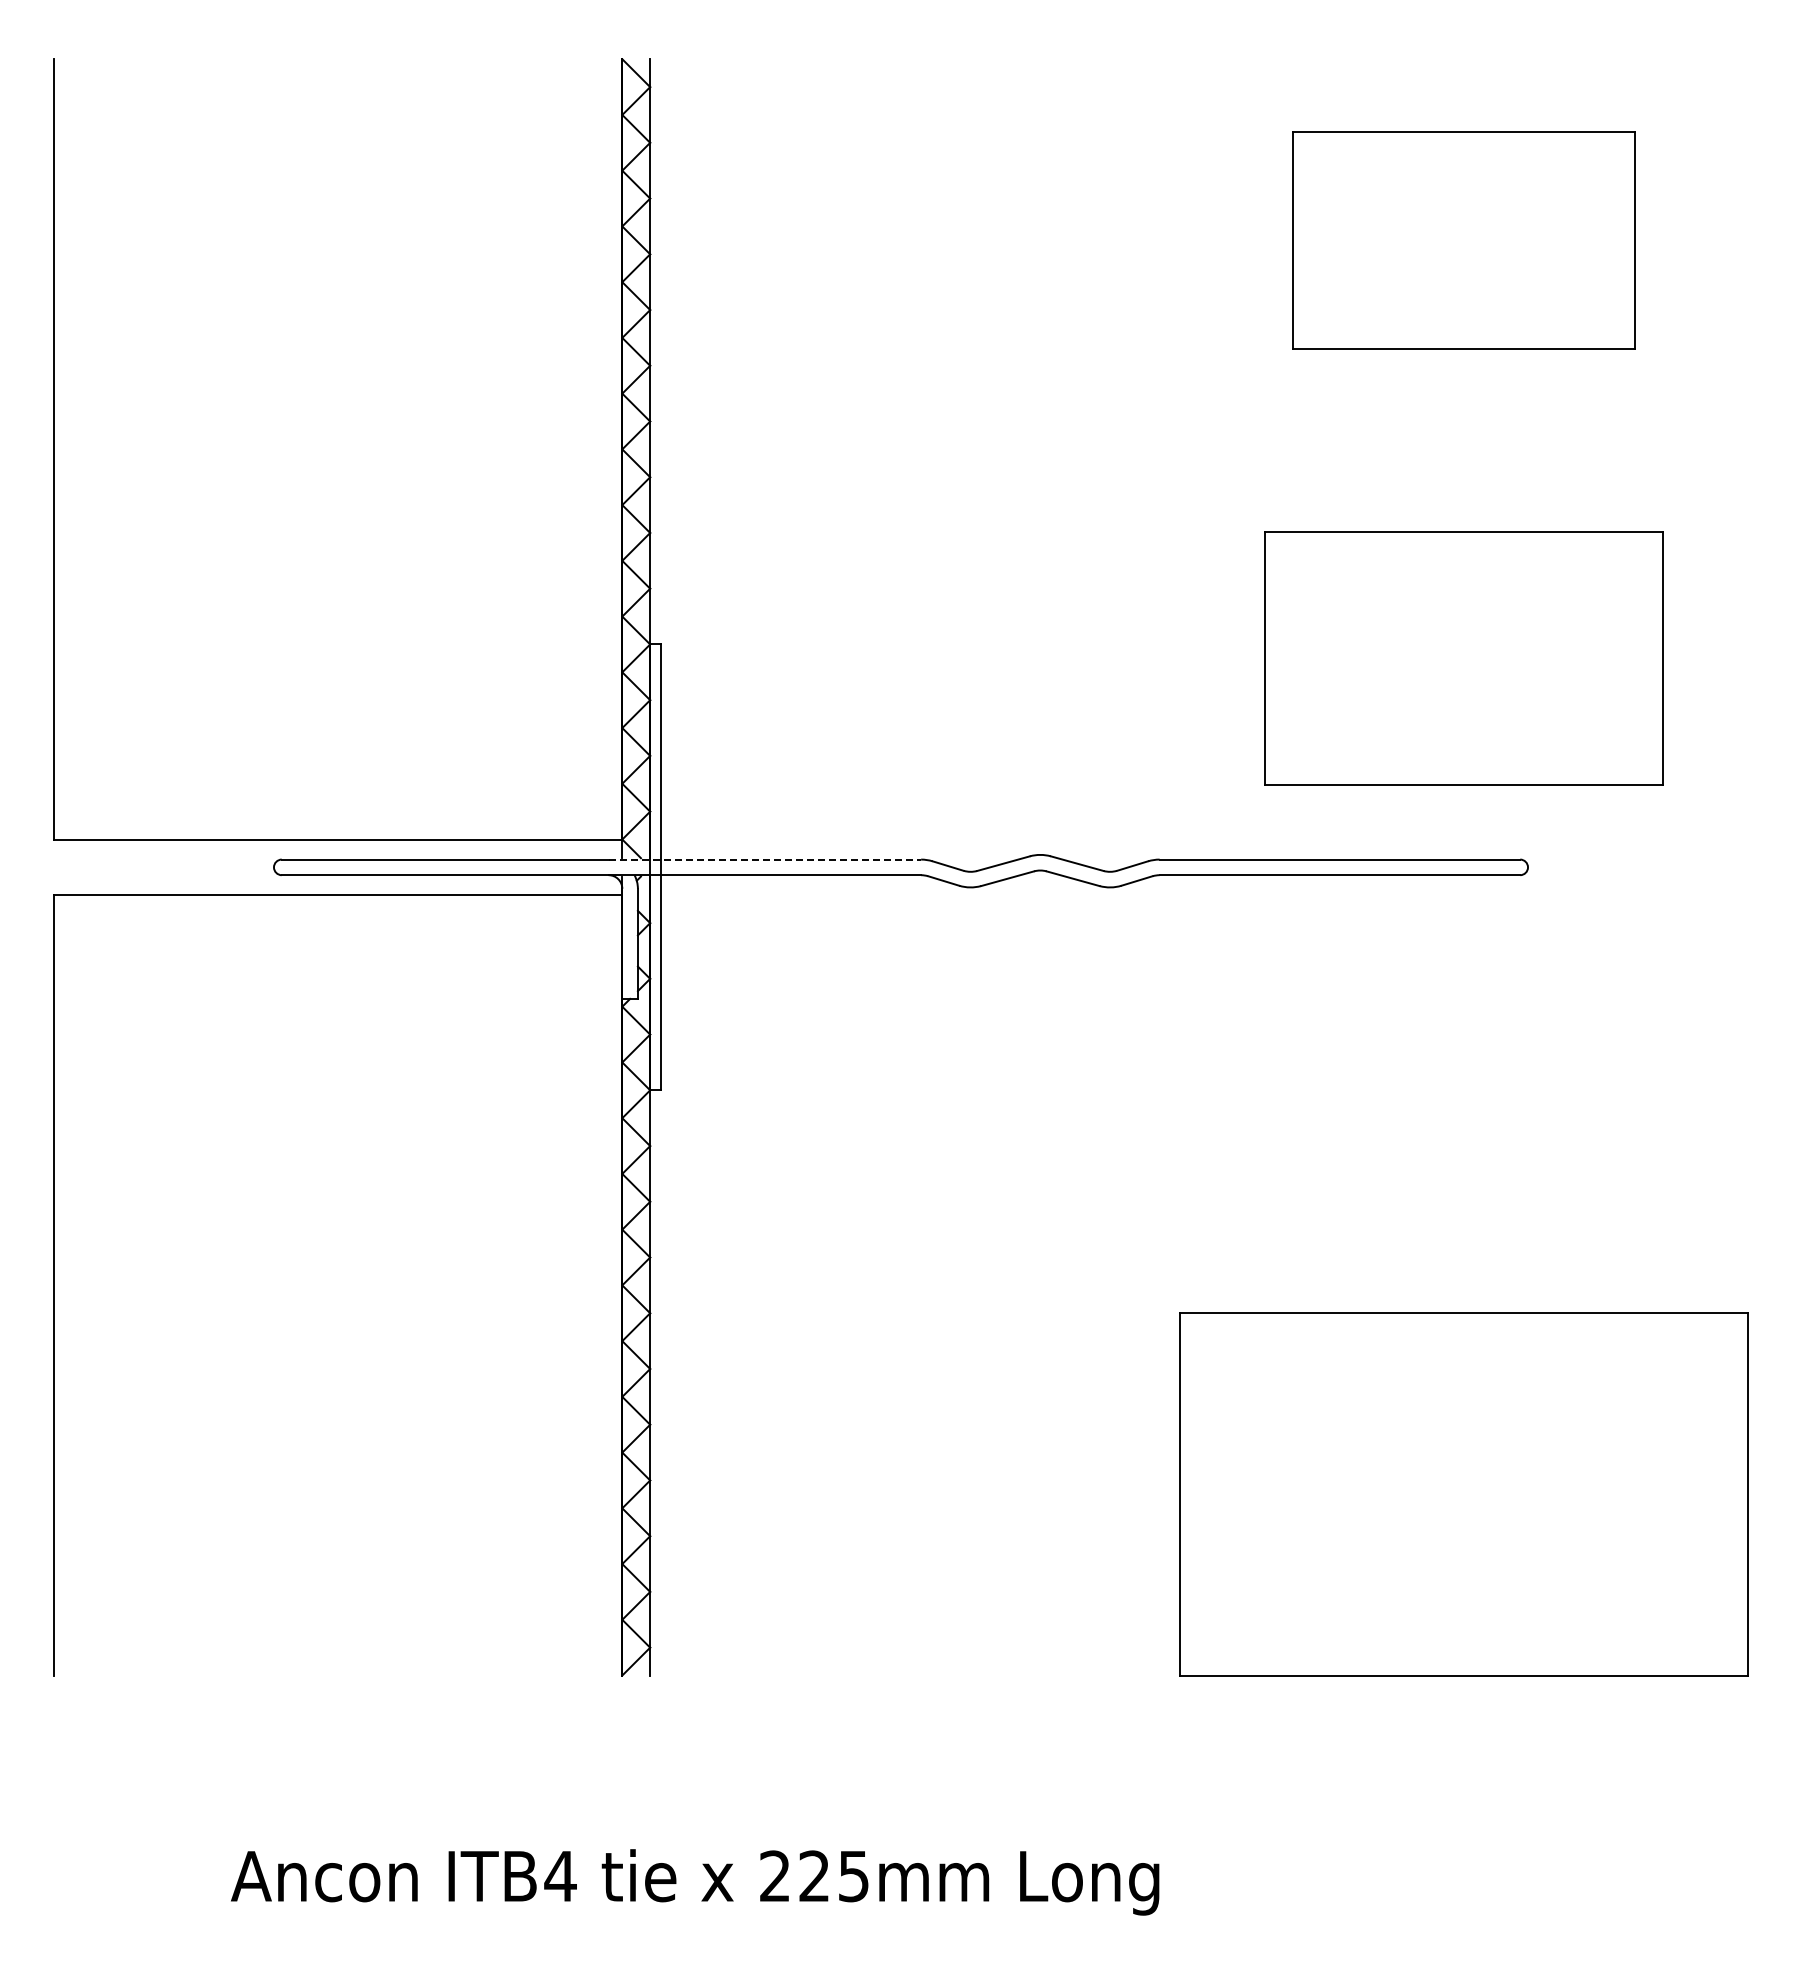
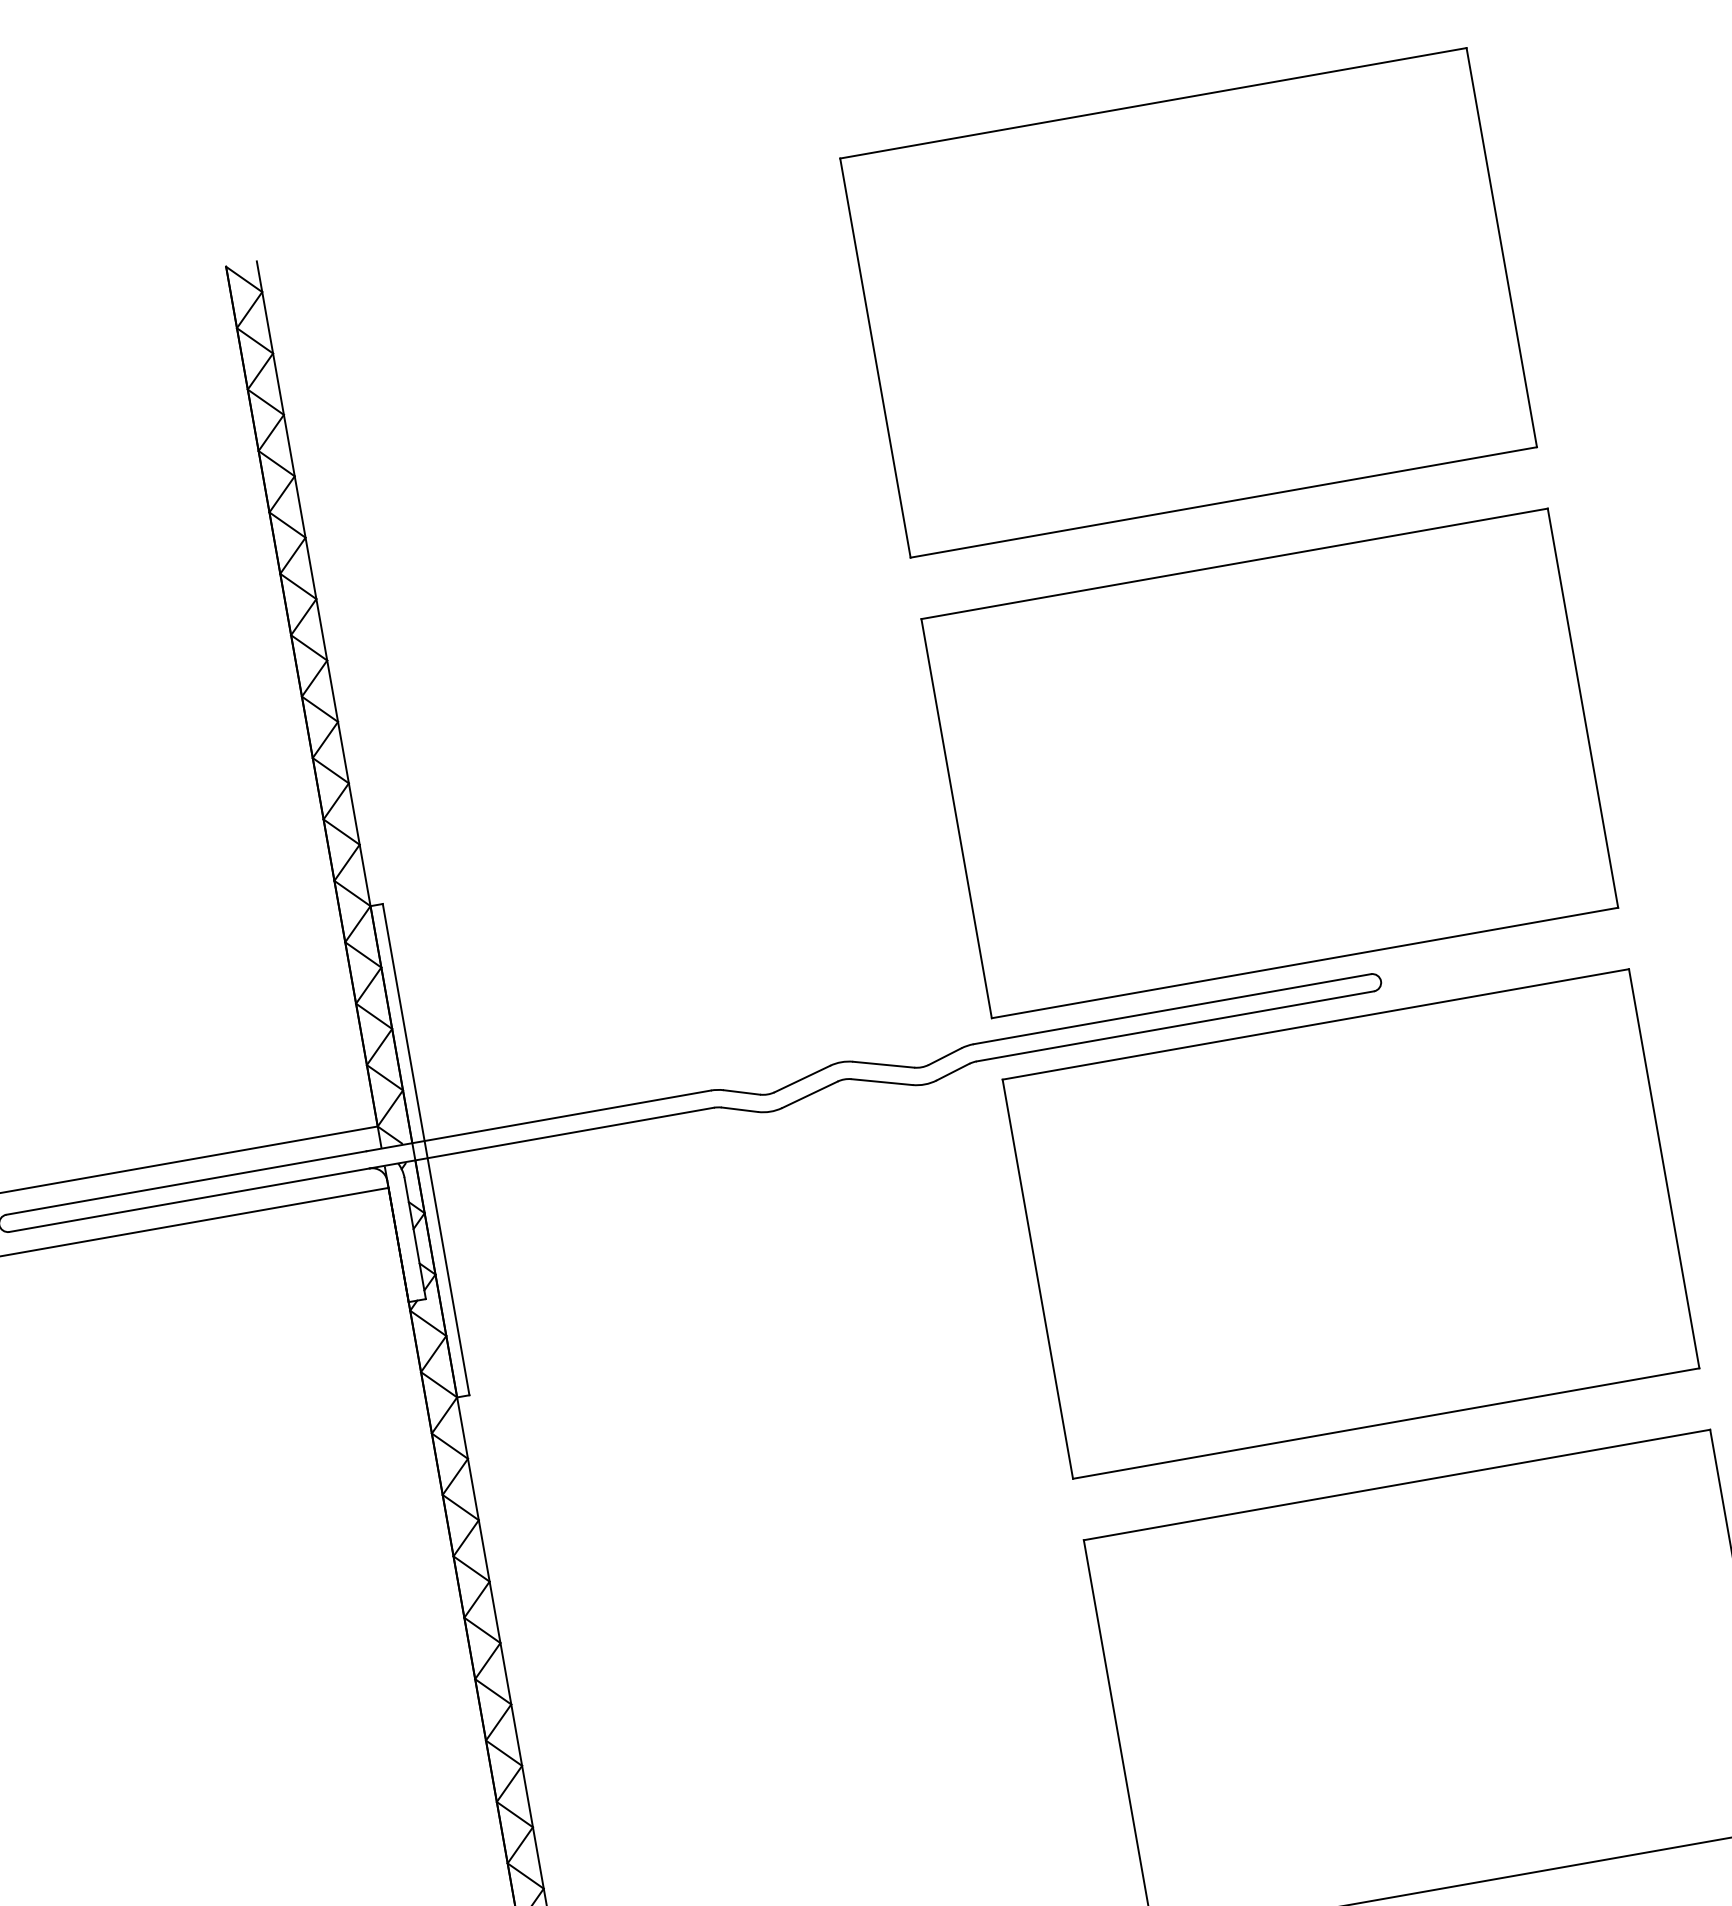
part: (1463, 240) -> (1188, 303), size x1.67
part: (1463, 658) -> (1269, 763), size x1.43
line: (765, 859) -> (539, 1120), dashed -> solid
part: (1463, 1076) -> (1350, 1224), added

